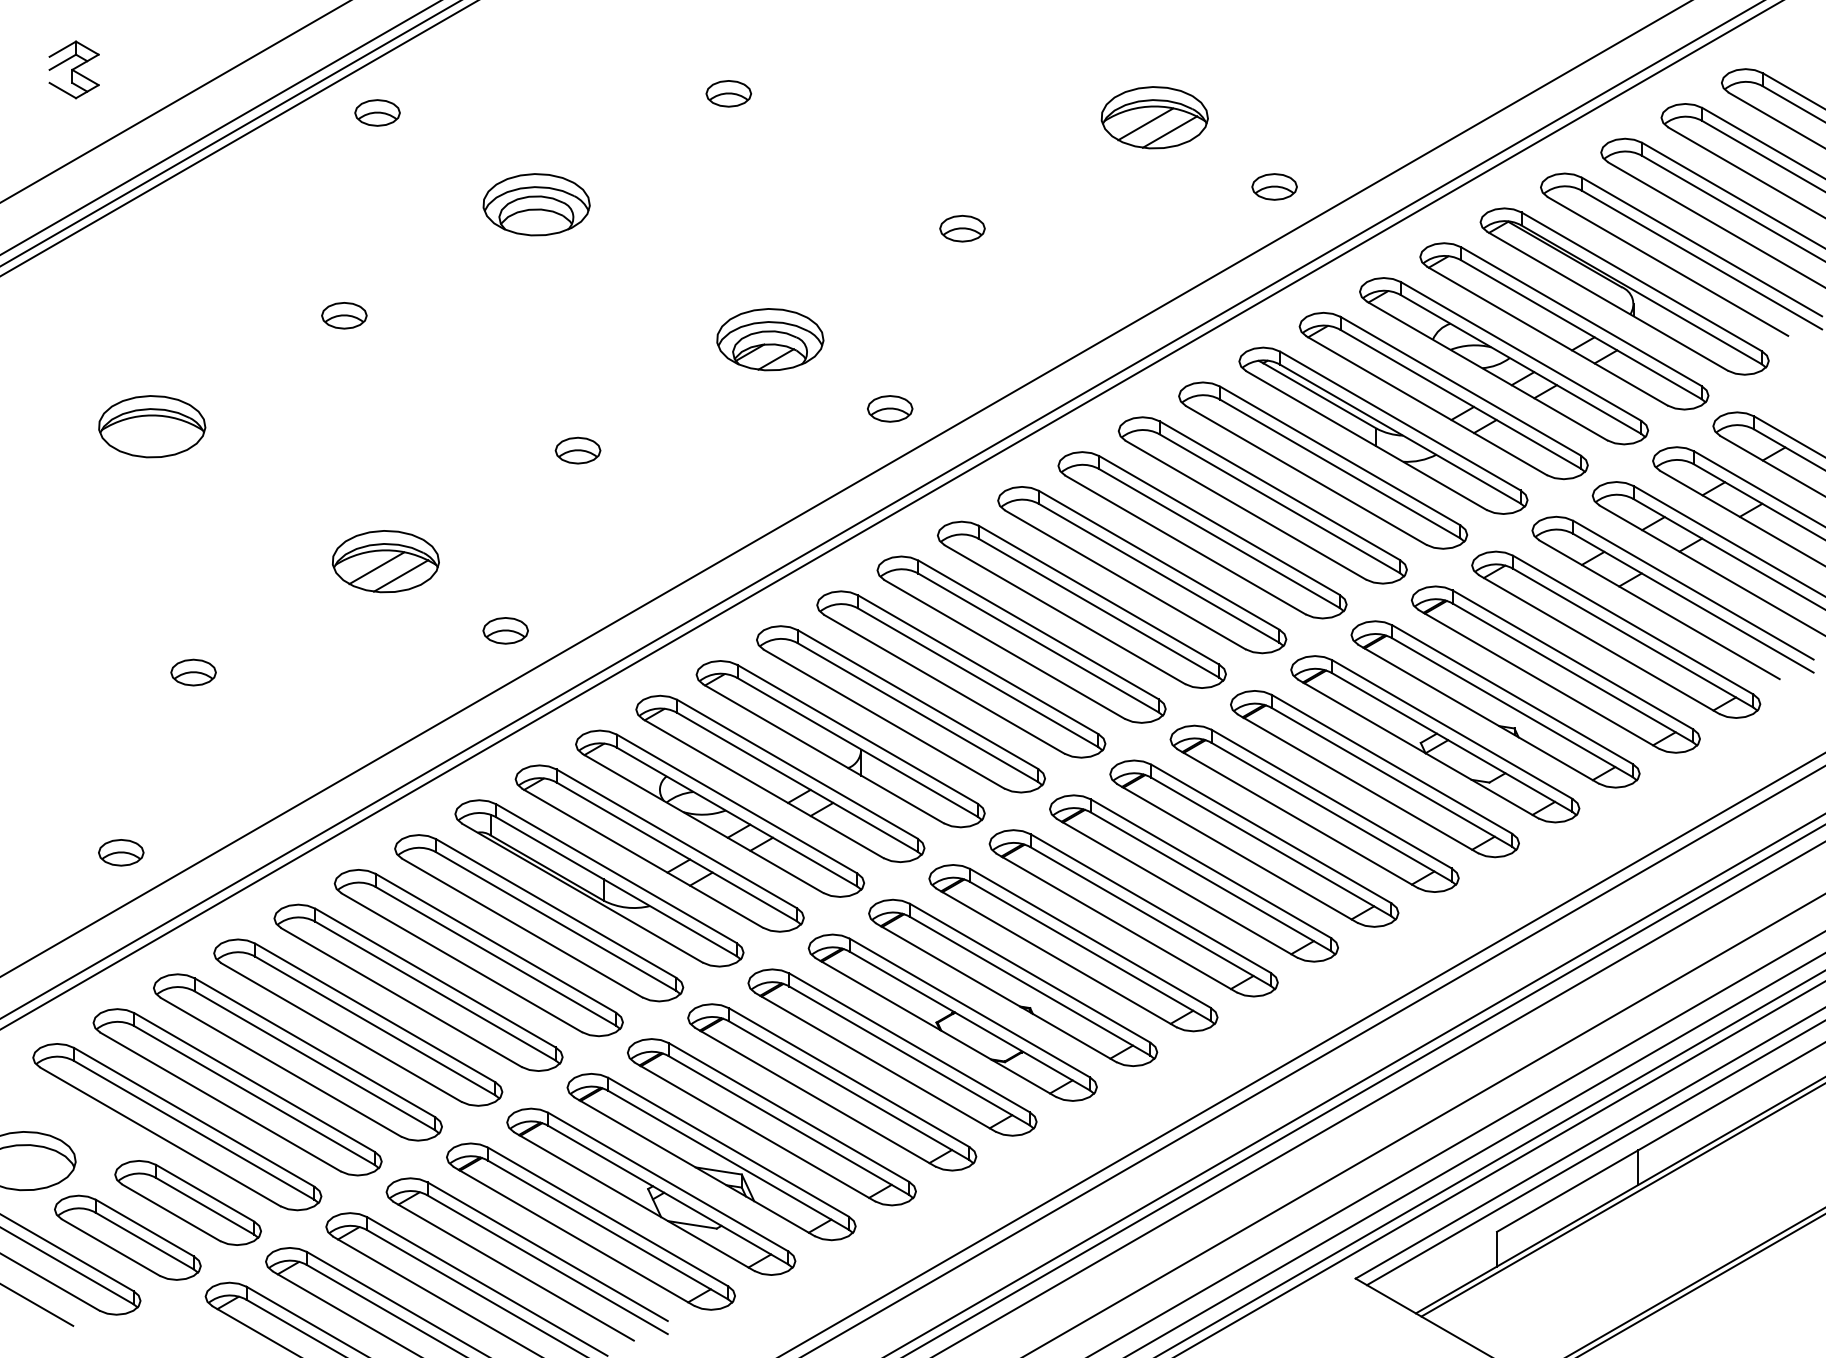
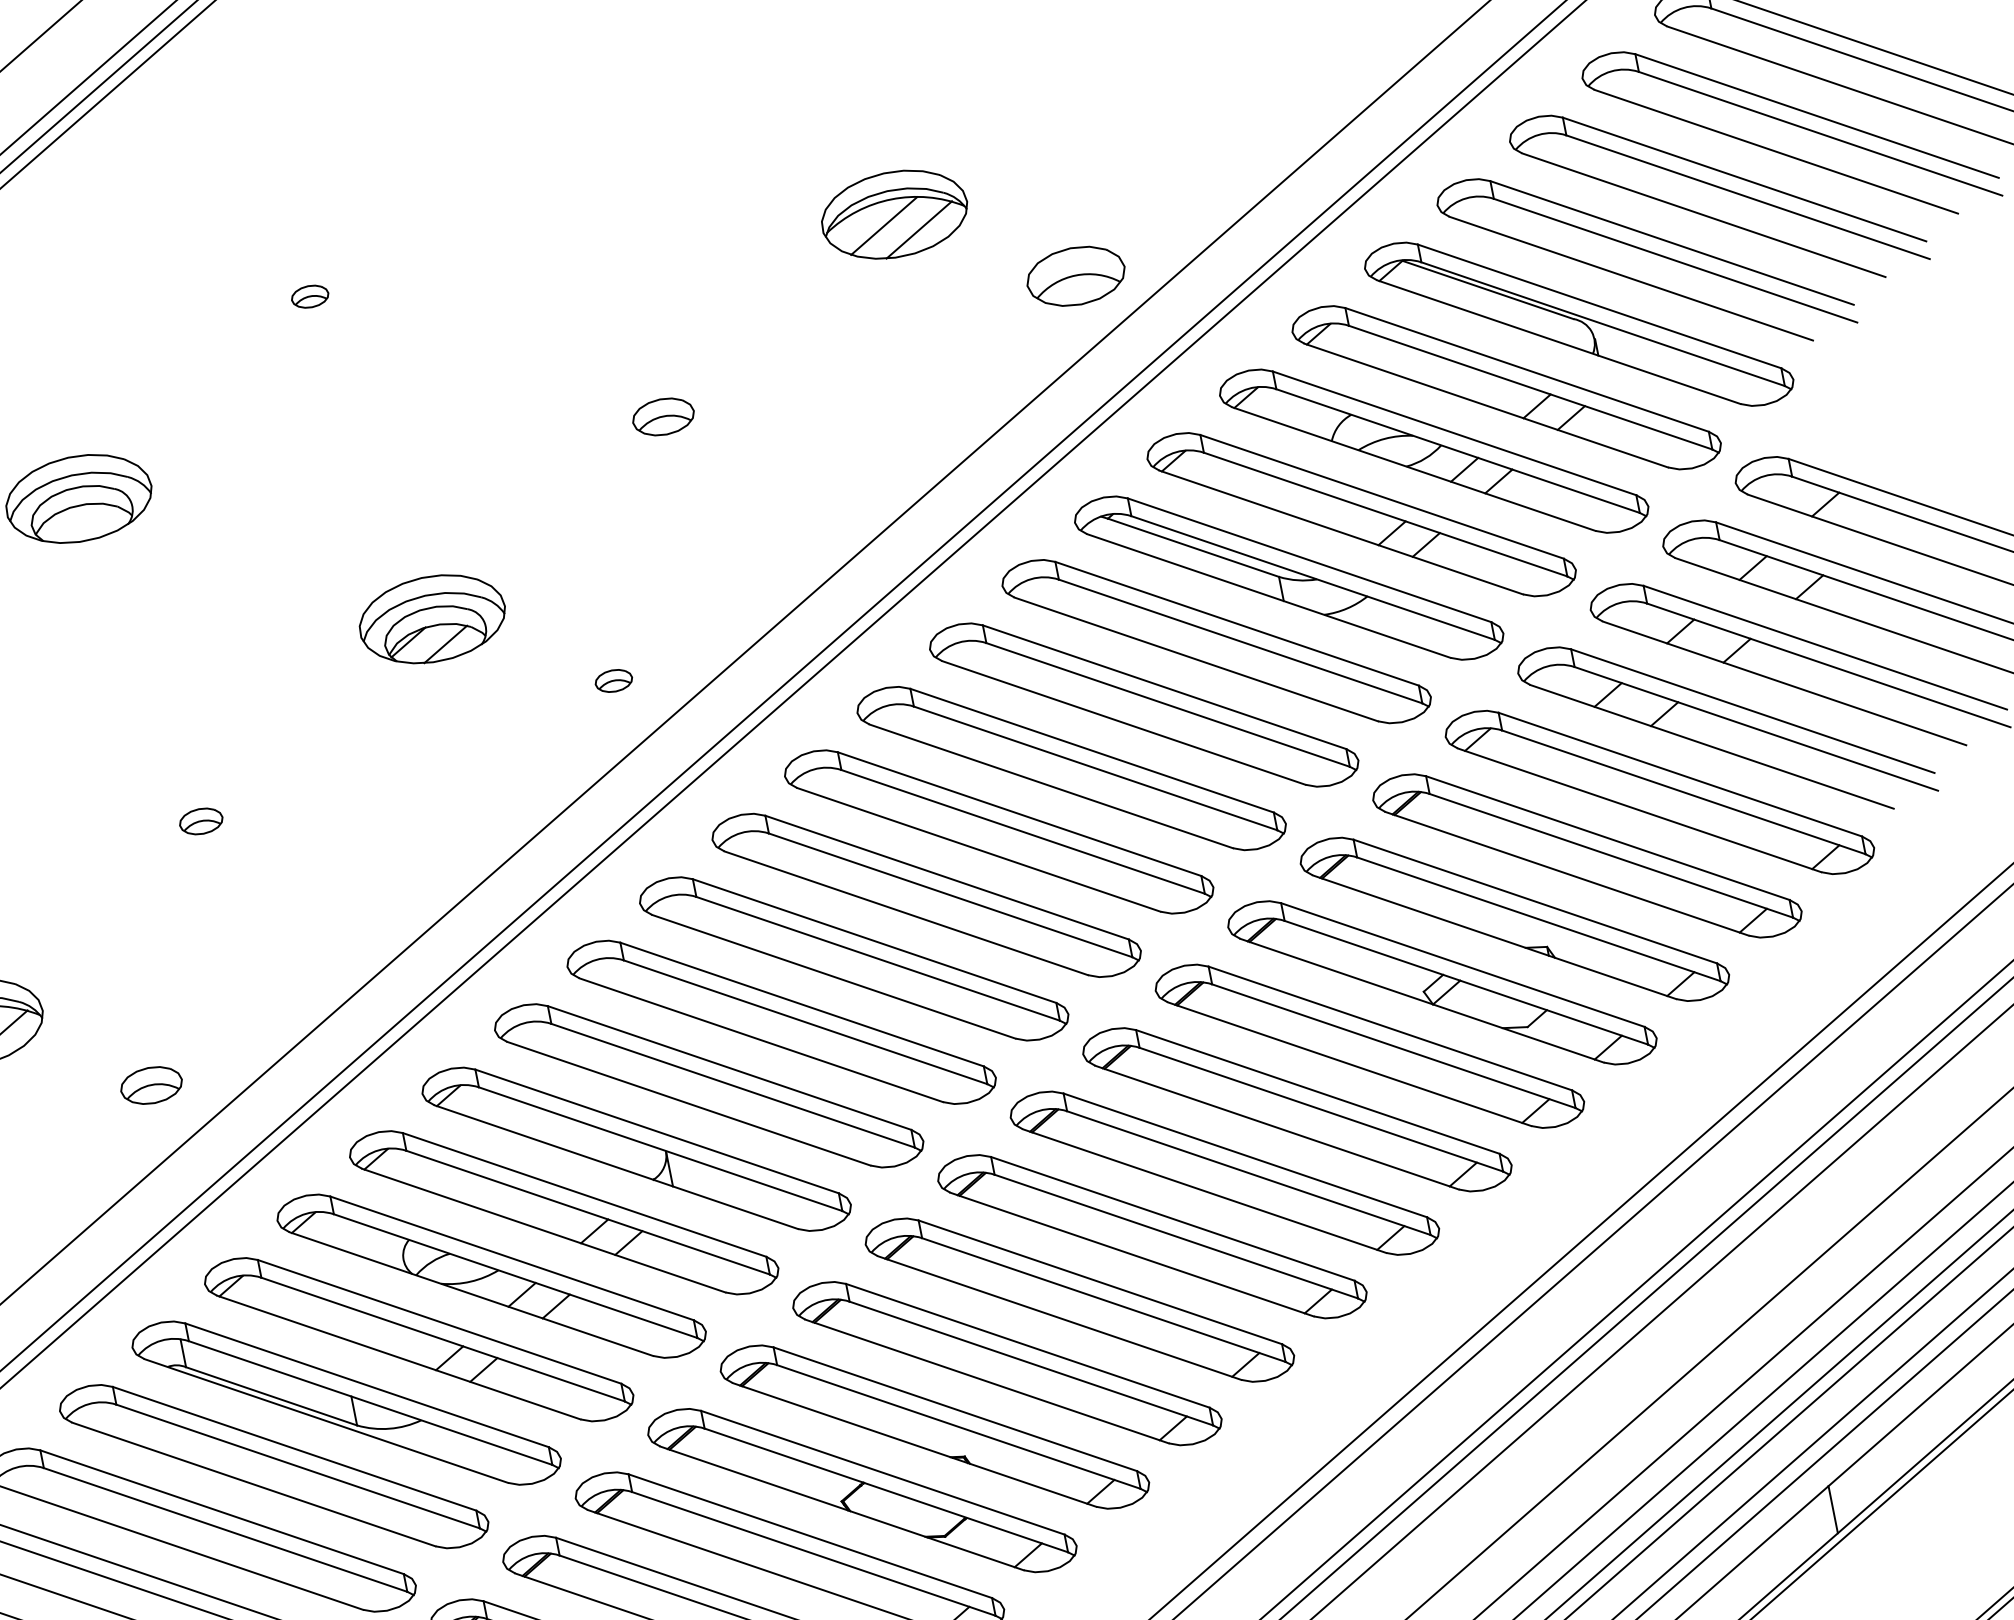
part: (728, 93) -> (309, 296), size x0.6
part: (1274, 186) -> (1075, 275), size x1.6
part: (890, 408) -> (614, 680), size x0.6
part: (577, 450) -> (200, 821), size x0.7

